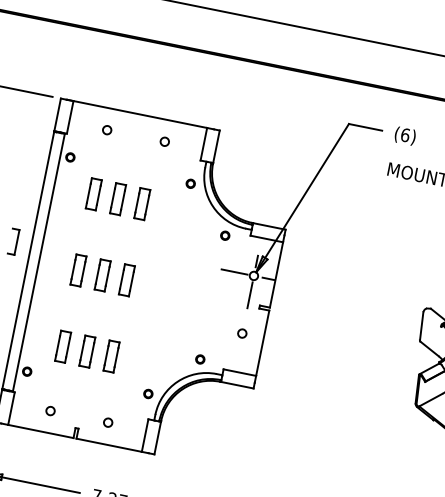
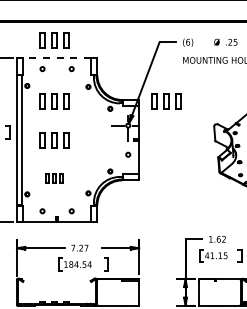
part: (142, 78) -> (54, 40), added
line: (136, 114) -> (55, 58), solid -> dashed
part: (339, 243) -> (166, 101), added
part: (87, 351) -> (54, 178), size x0.6

